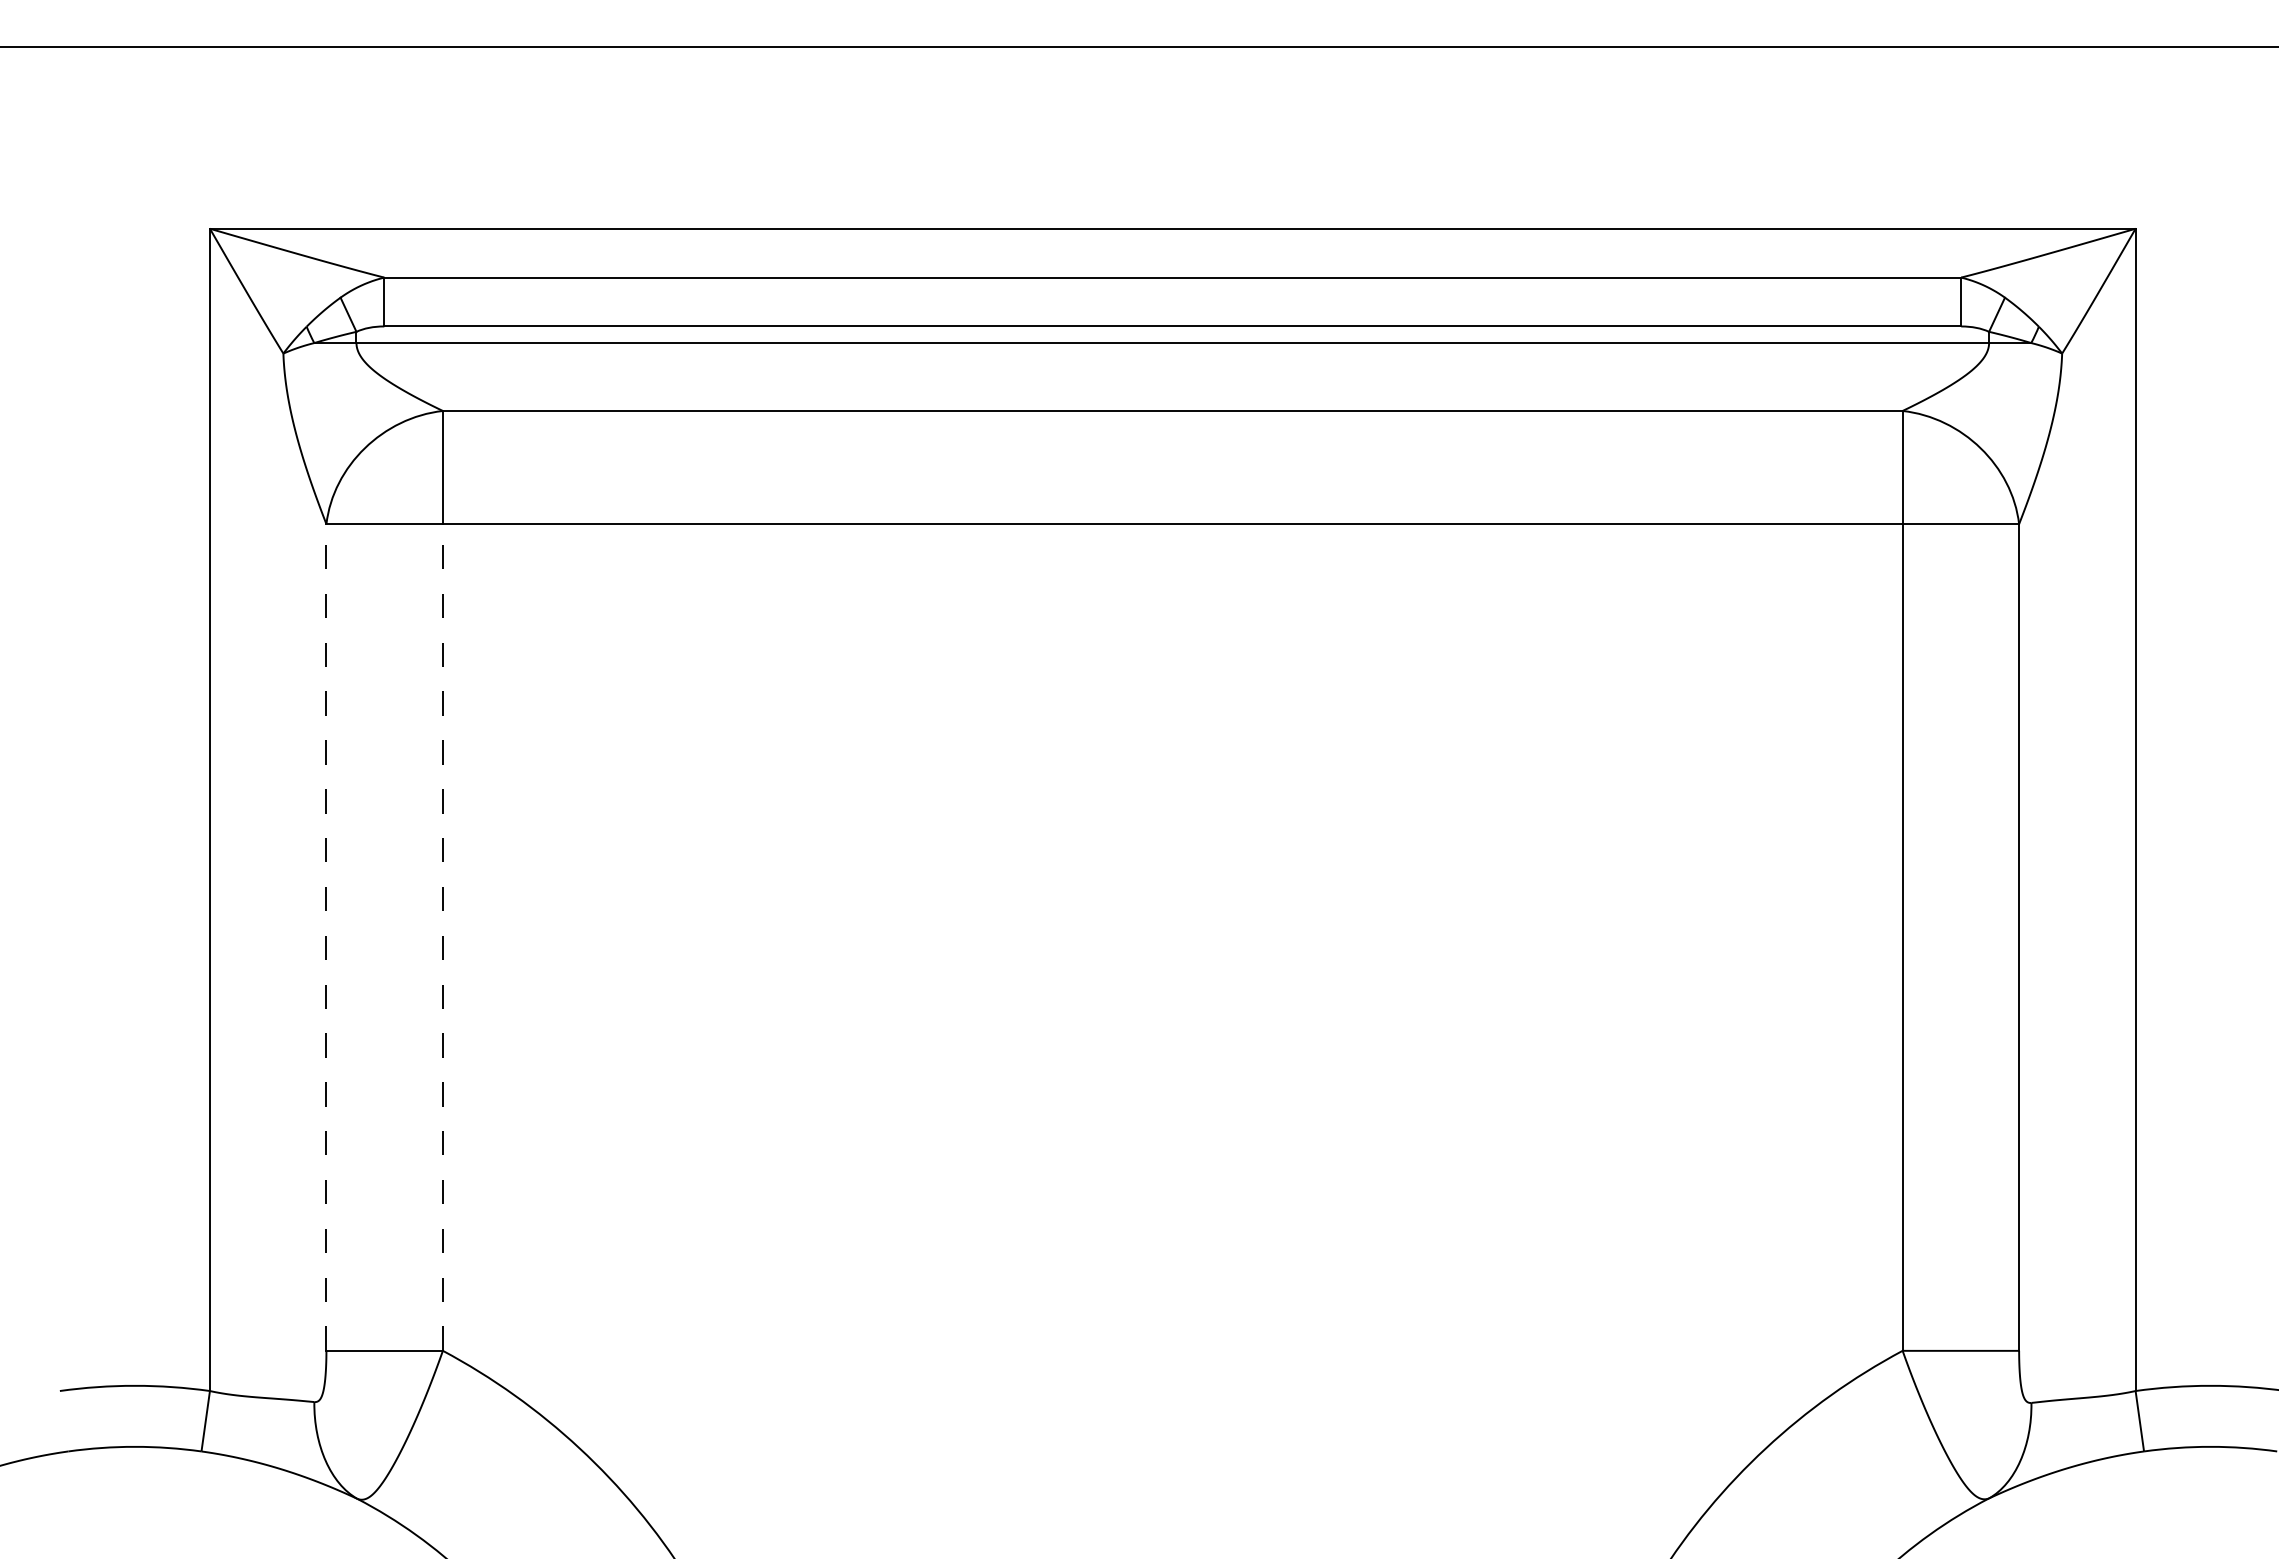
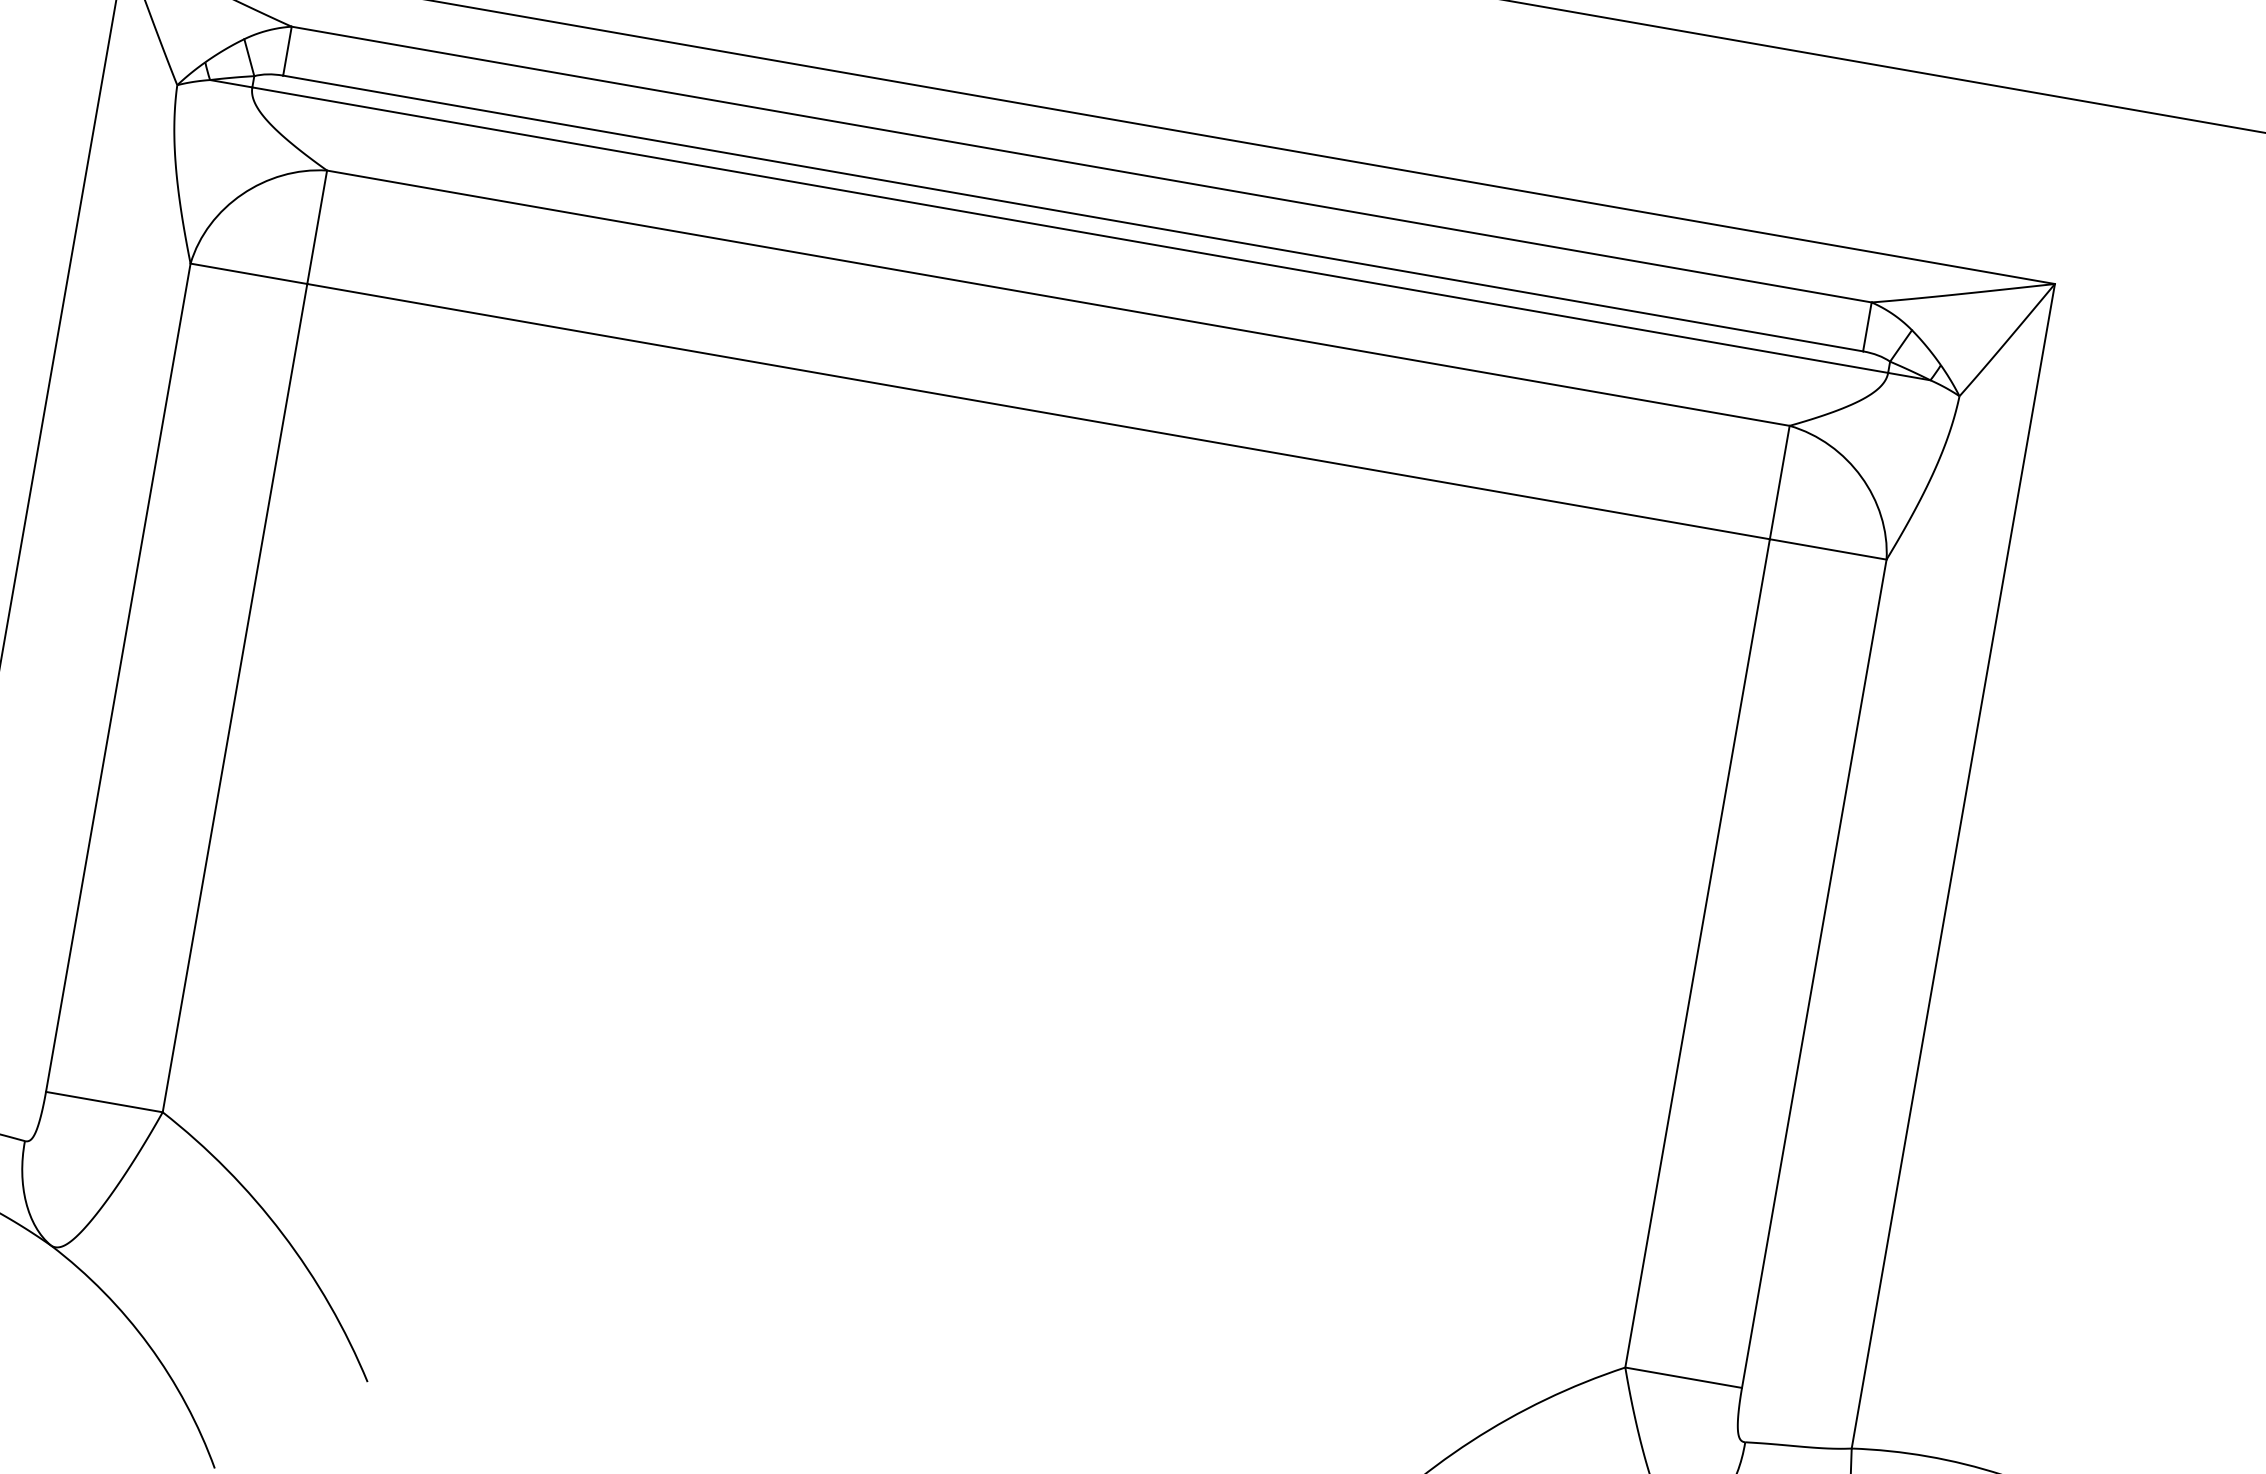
line: (326, 937) -> (118, 677), dashed -> solid
line: (442, 937) -> (234, 698), dashed -> solid

